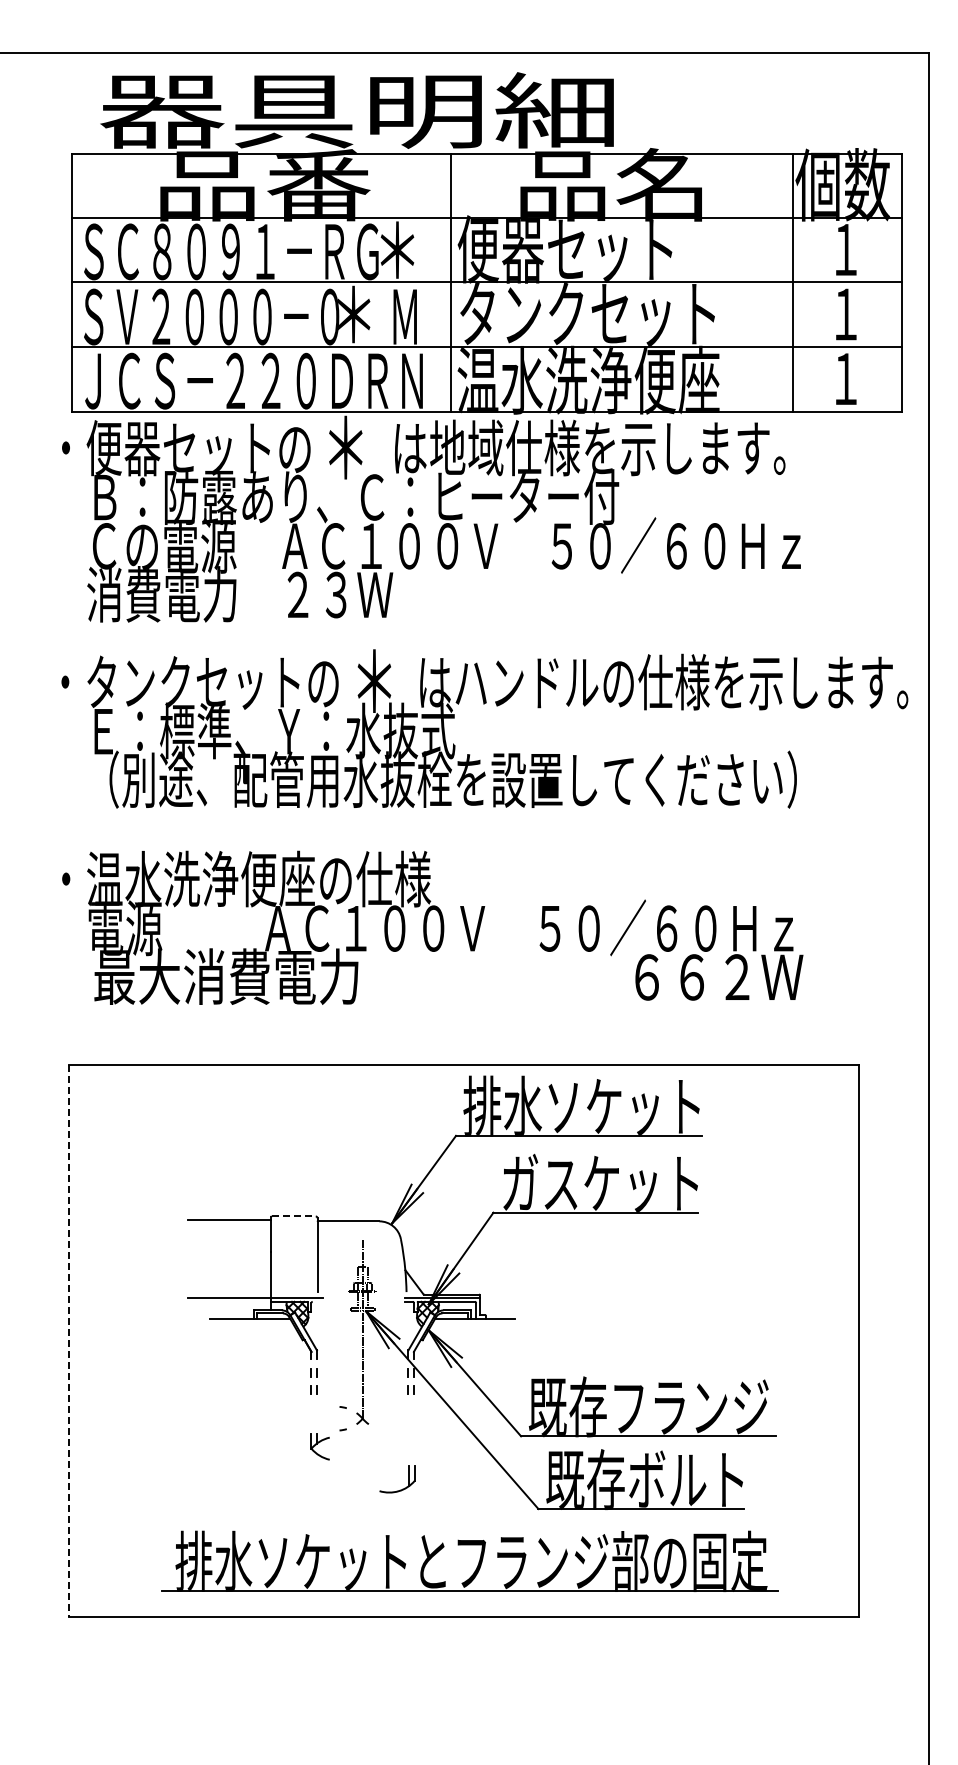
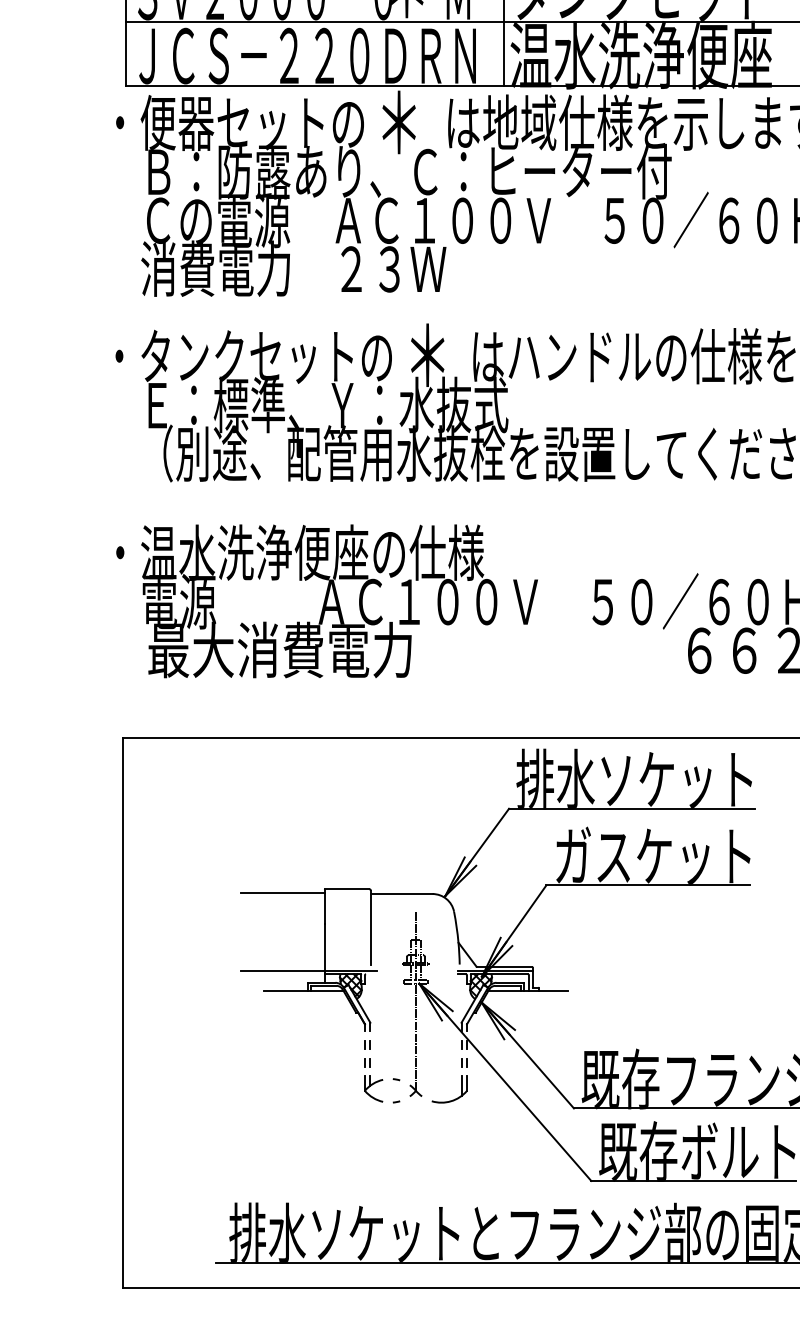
line: (293, 1216) -> (346, 889), dashed -> solid
line: (68, 1340) -> (122, 1012), dashed -> solid
part: (319, 1446) -> (372, 1088), moved
part: (402, 1488) -> (454, 1098), moved

